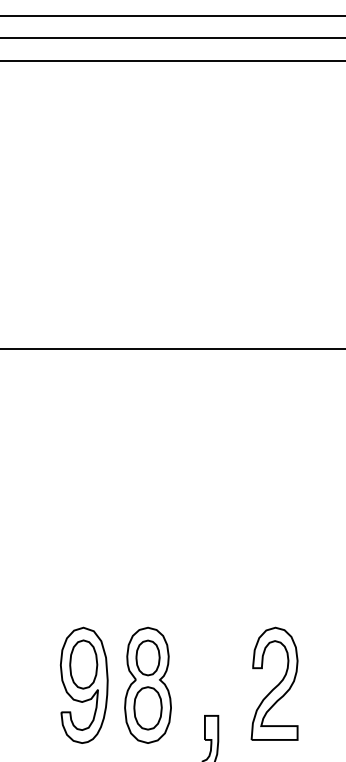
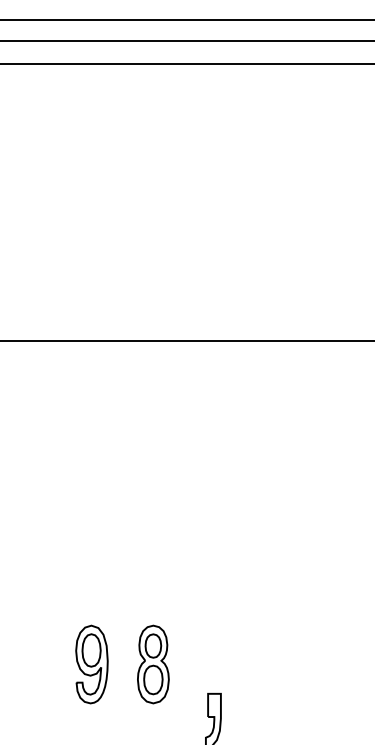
part: (274, 683) -> (275, 662), removed
part: (83, 685) -> (91, 664), size x0.7
part: (148, 685) -> (153, 664), size x0.7

